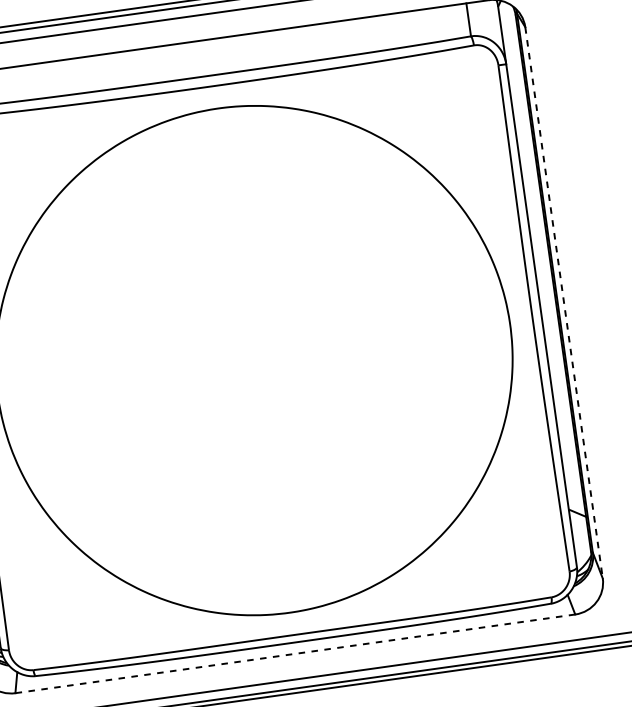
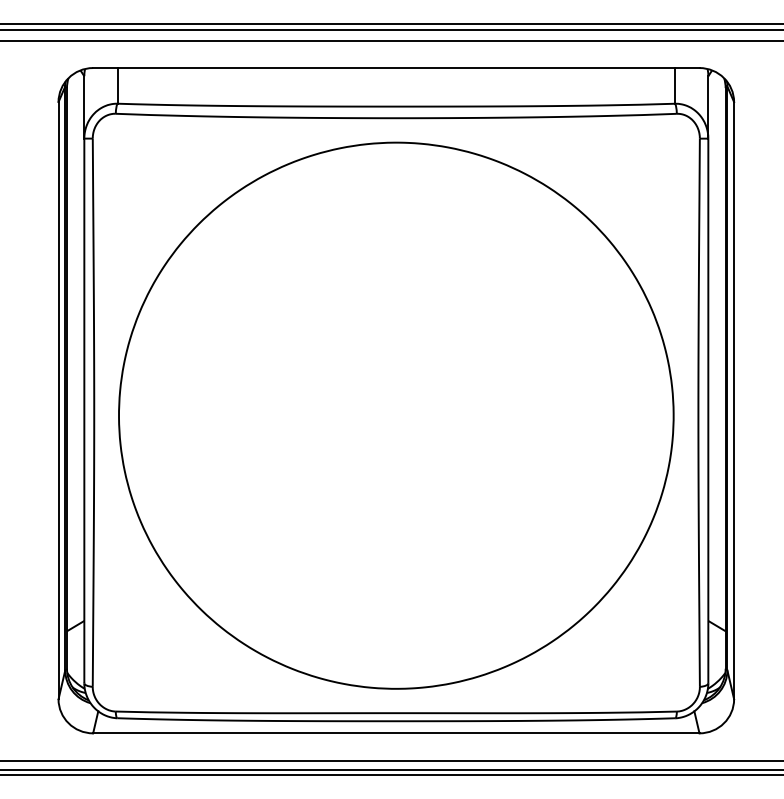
line: (564, 302) -> (734, 400), dashed -> solid
line: (294, 654) -> (395, 733), dashed -> solid

